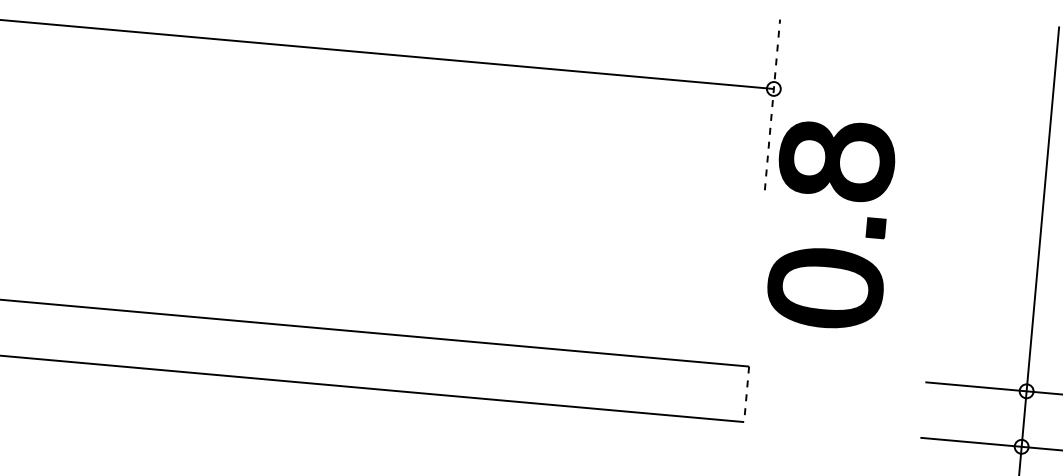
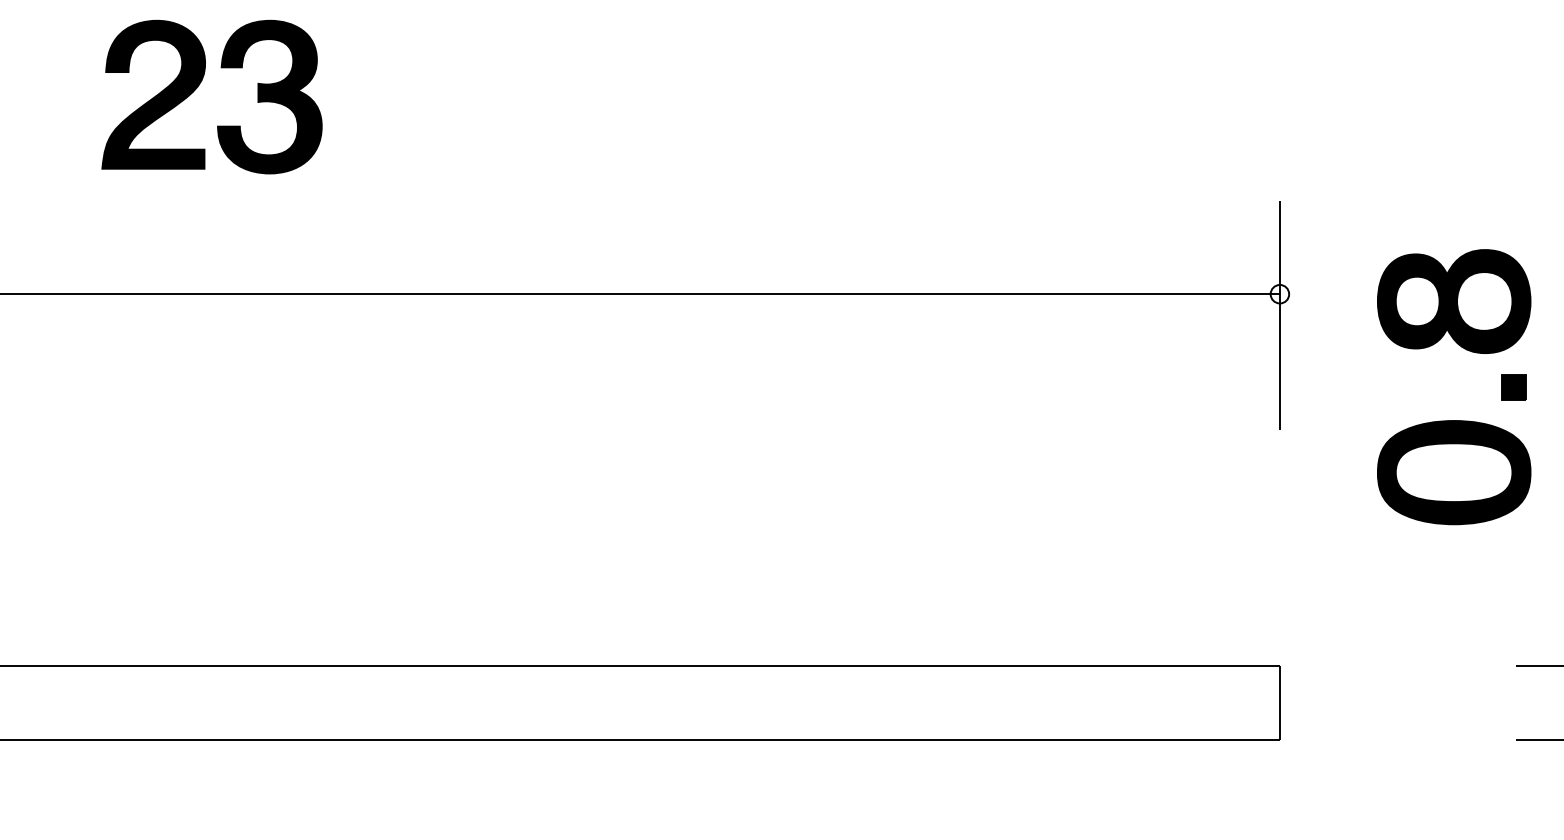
line: (772, 104) -> (1279, 315), dashed -> solid
part: (829, 249) -> (1454, 420), moved
line: (746, 394) -> (1279, 703), dashed -> solid

